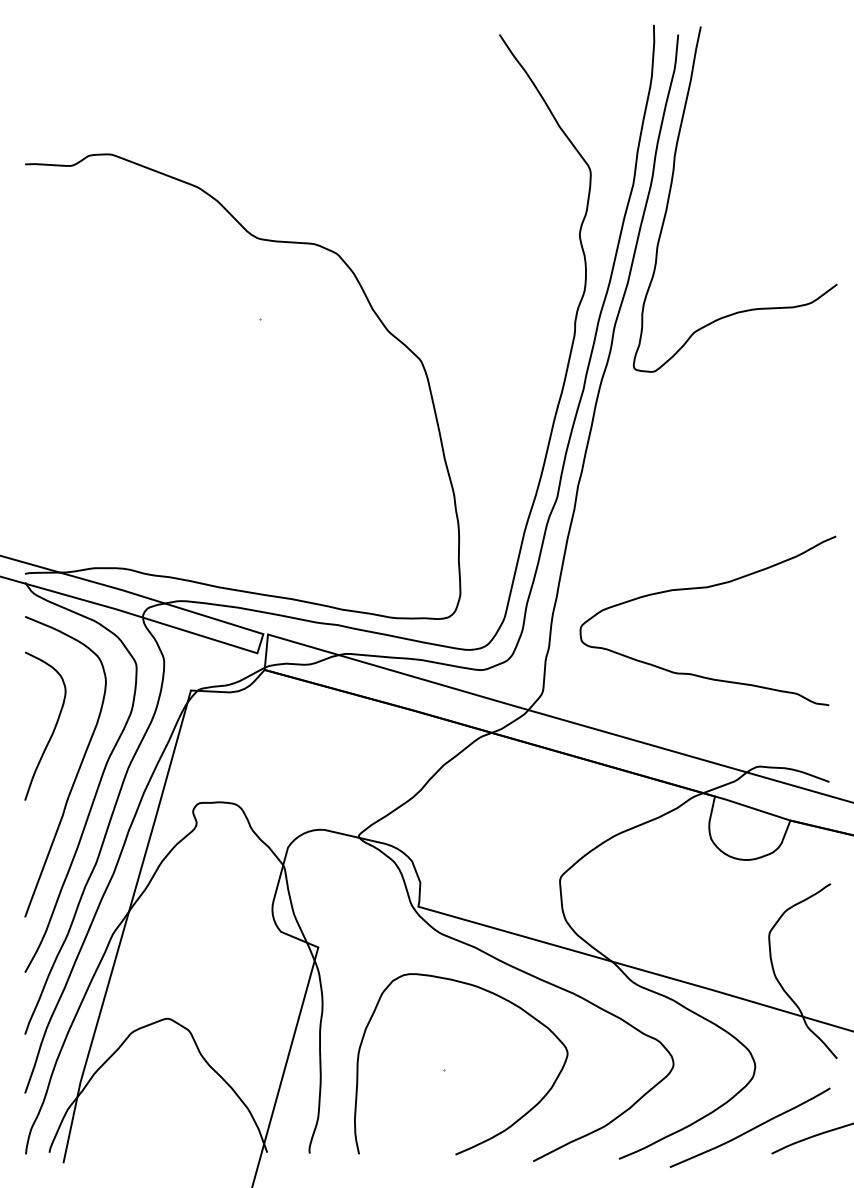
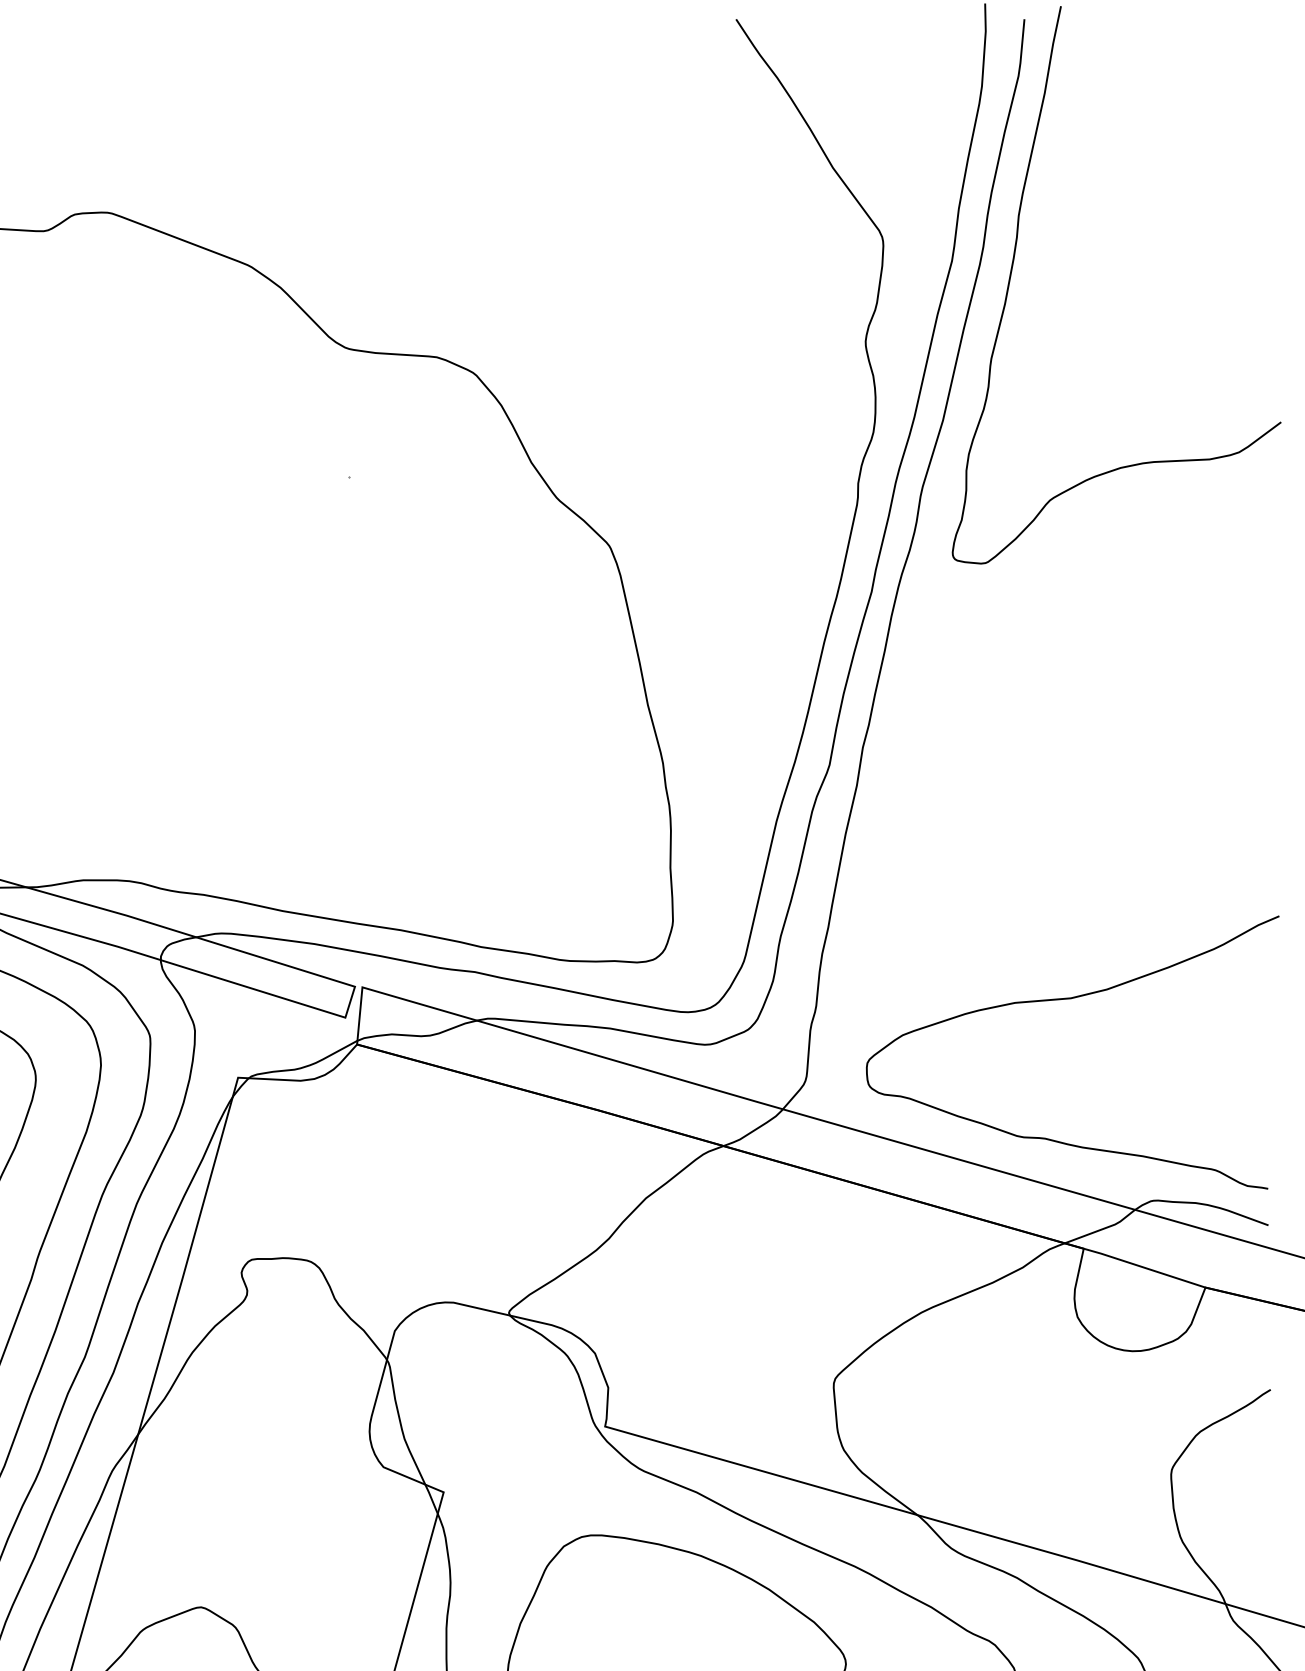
curve: (707, 588) -> (1071, 1000), moved

